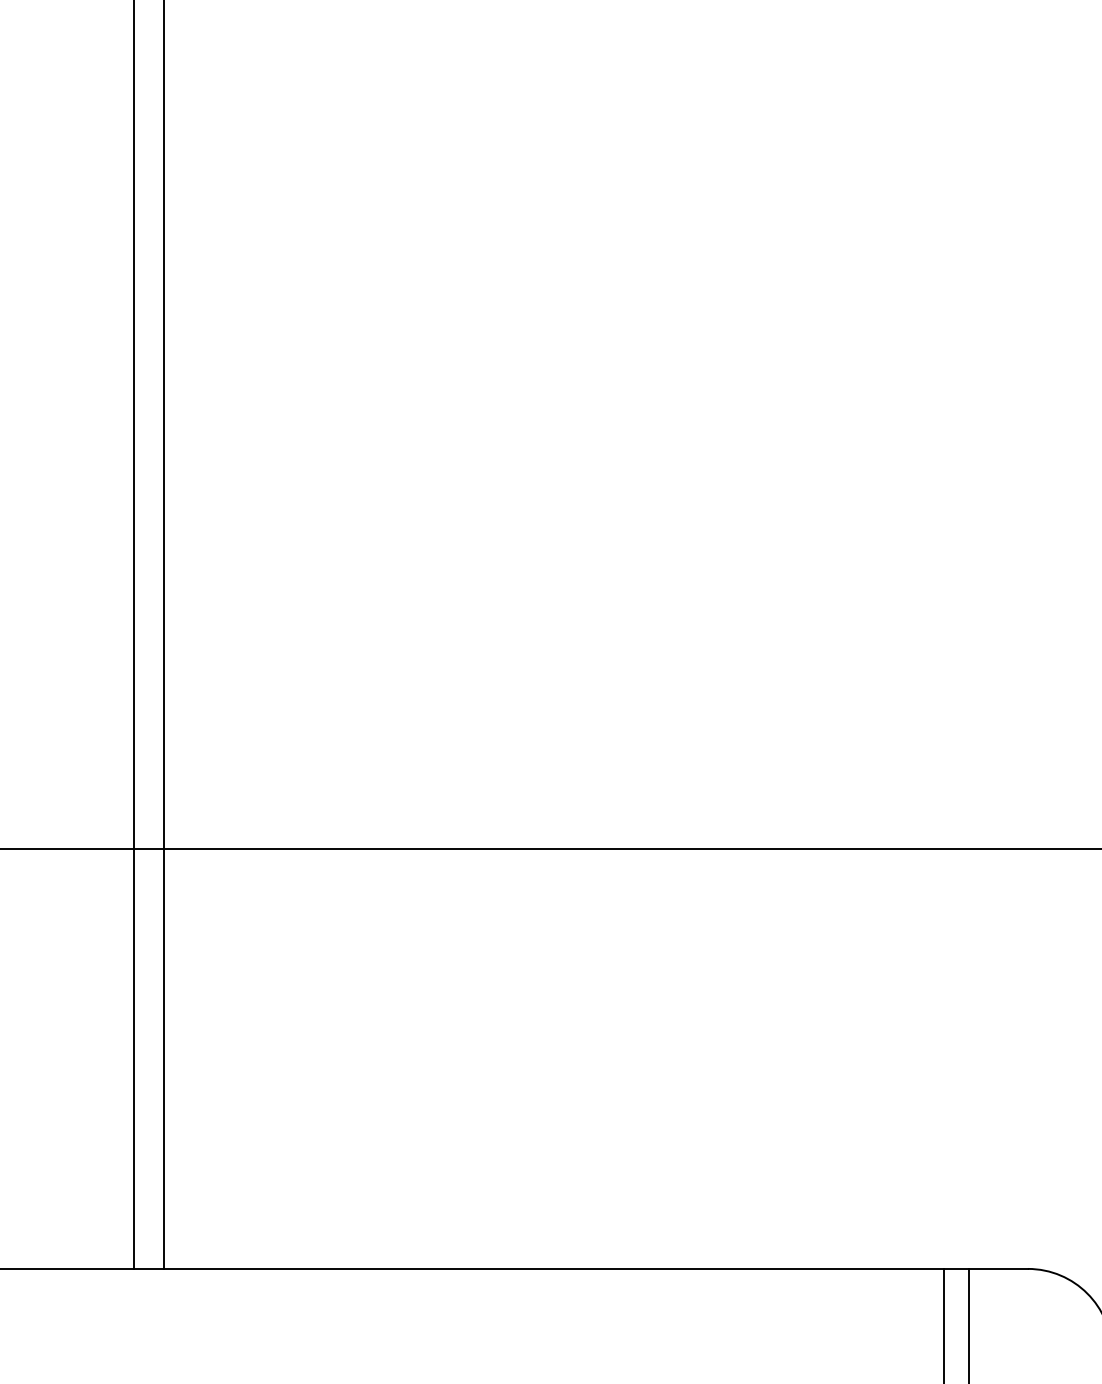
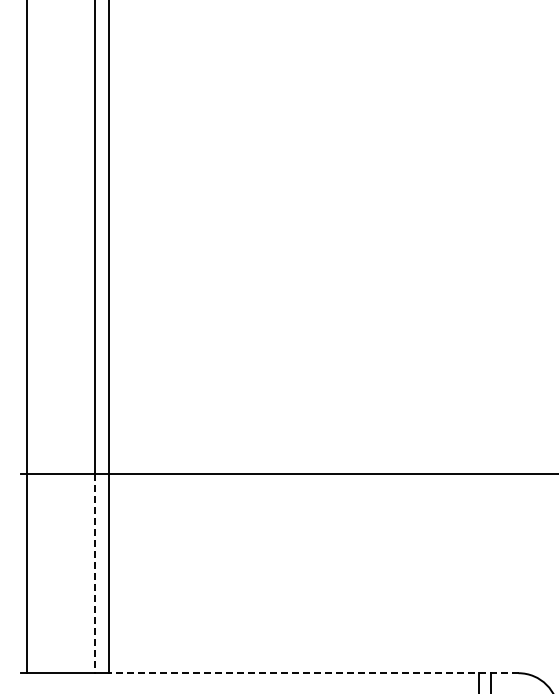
line: (133, 1058) -> (94, 573), solid -> dashed
line: (595, 1269) -> (313, 673), solid -> dashed

